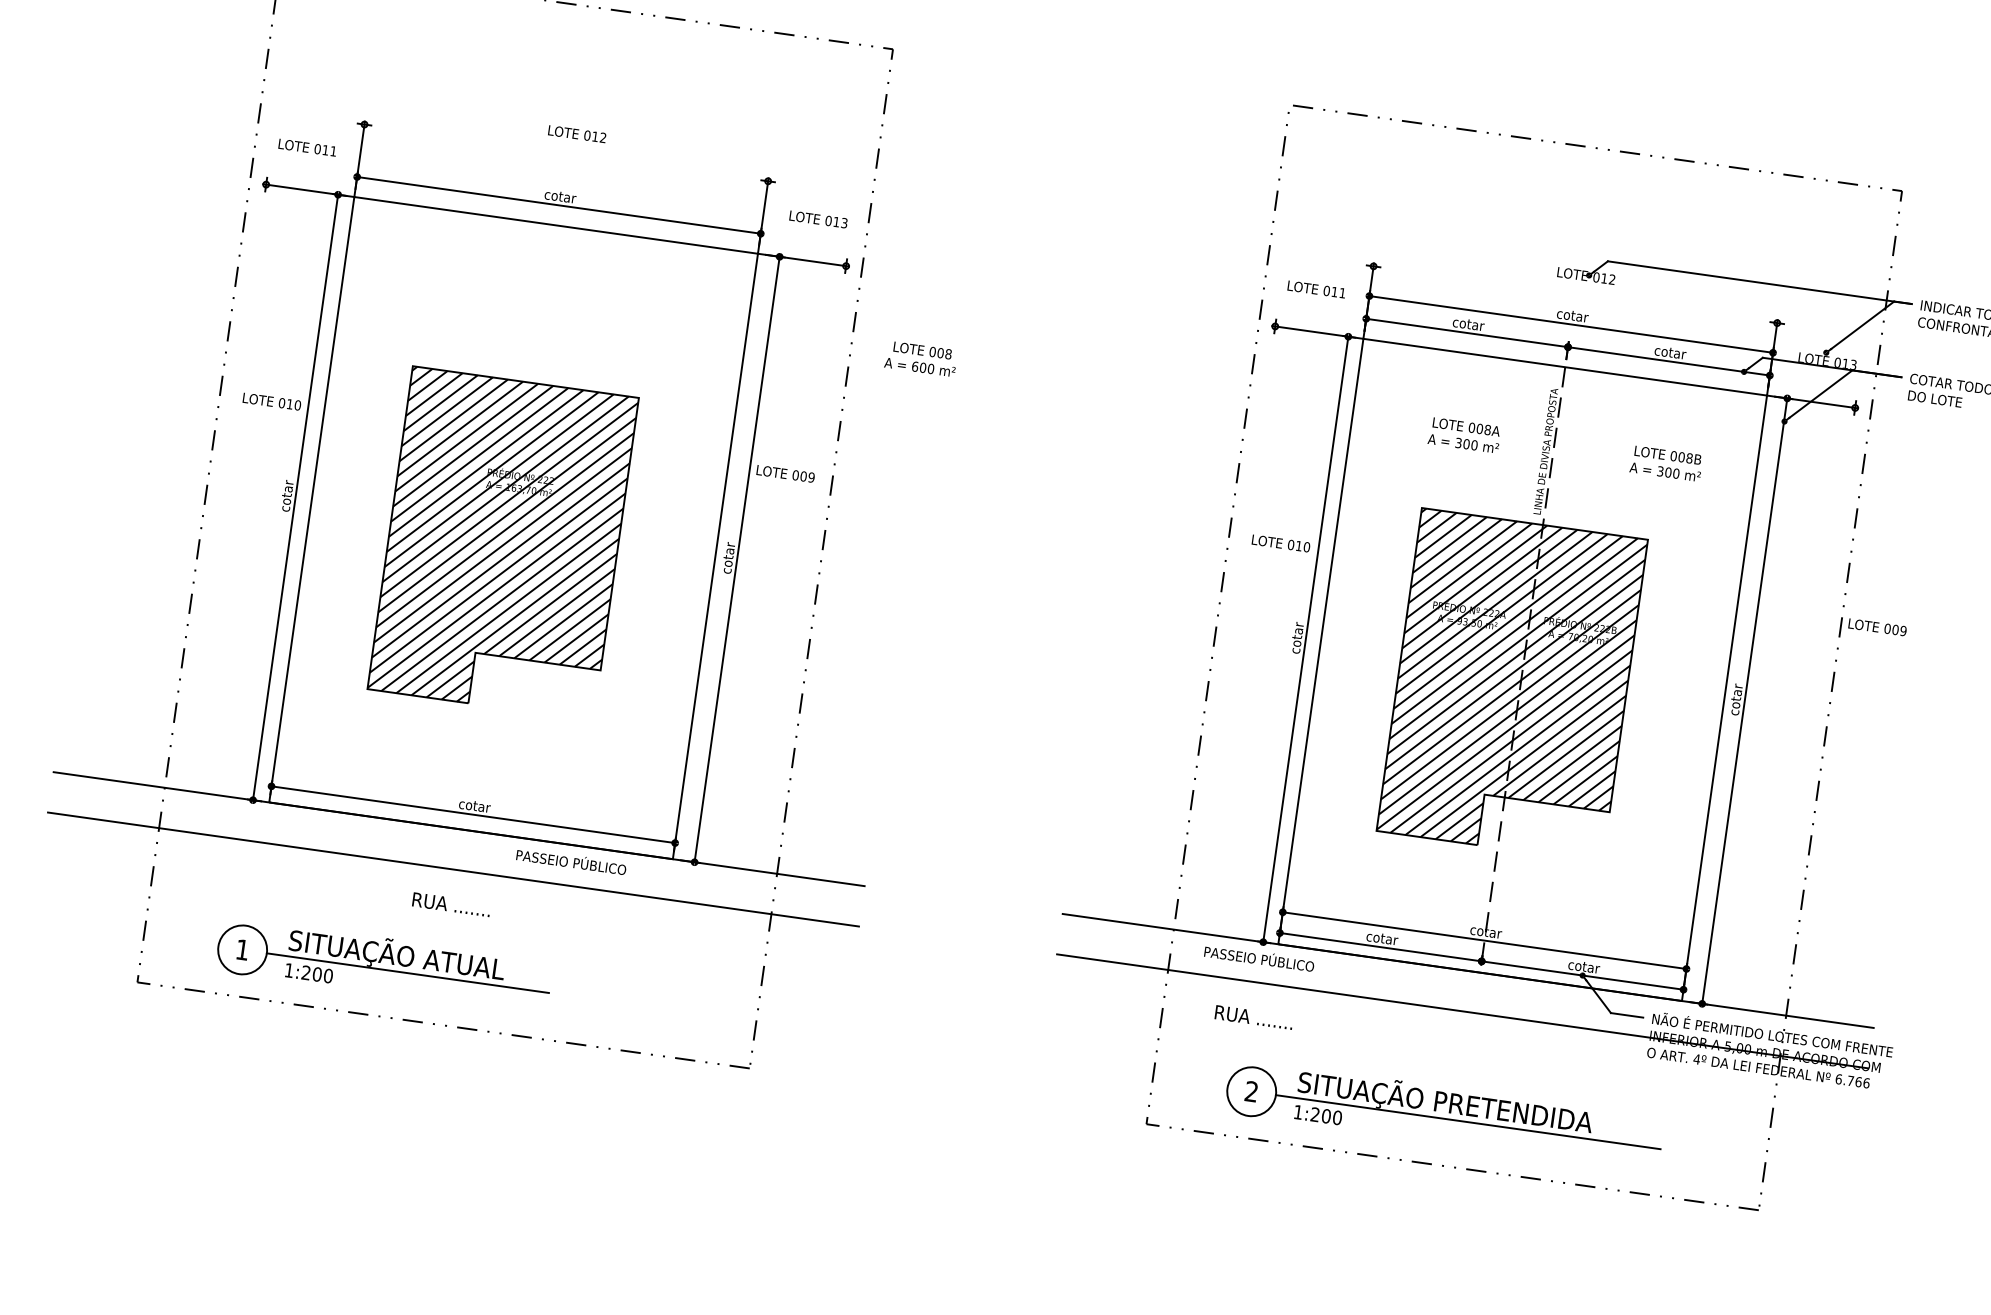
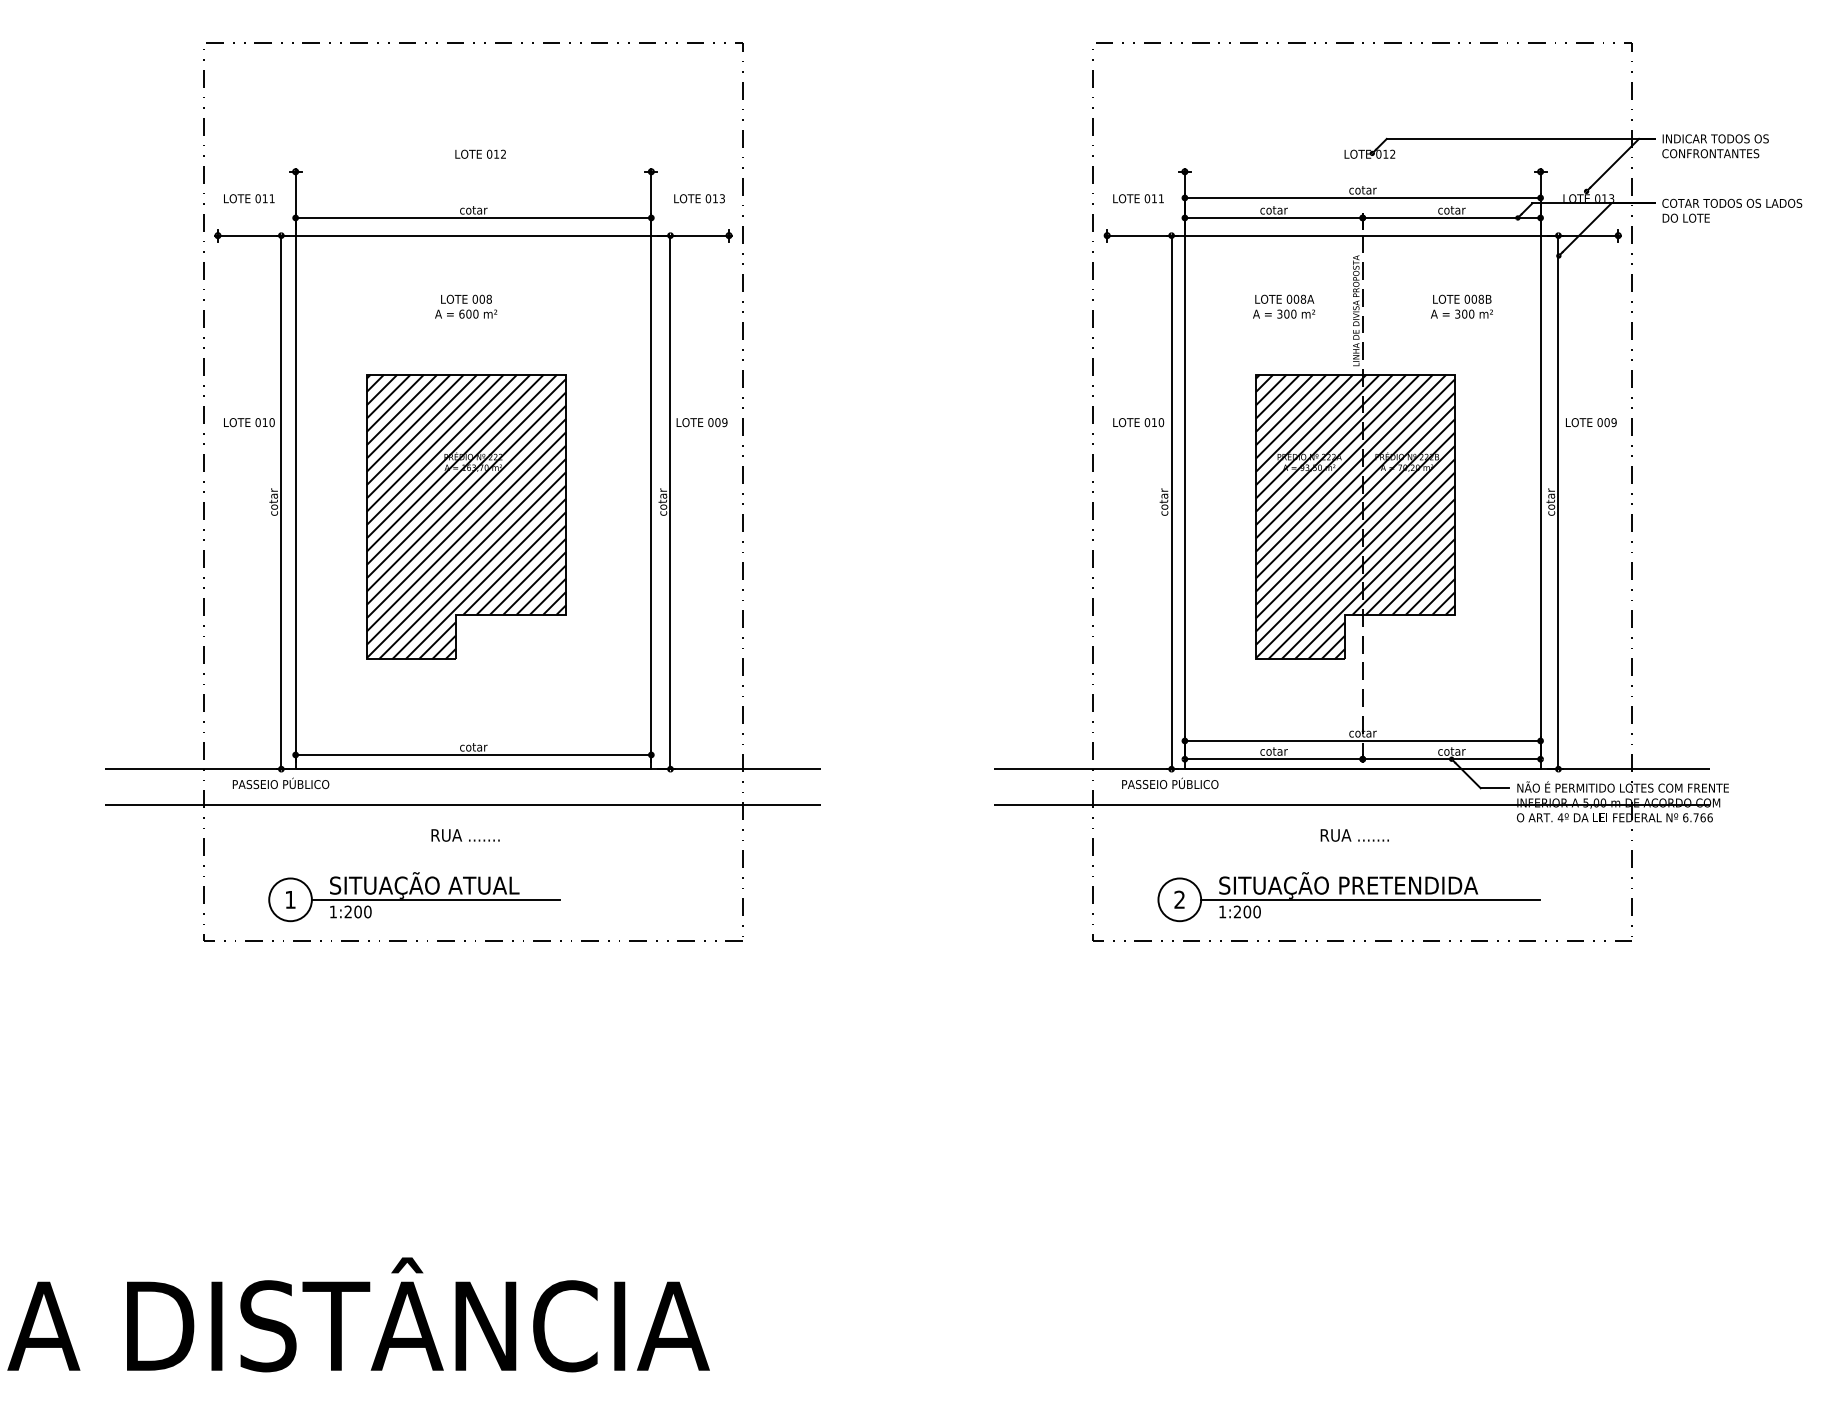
text: (921, 358) -> (466, 306), moved
text: (1877, 627) -> (1591, 422), moved
text: (570, 861) -> (280, 783), moved
text: (1253, 1017) -> (1354, 835), moved

